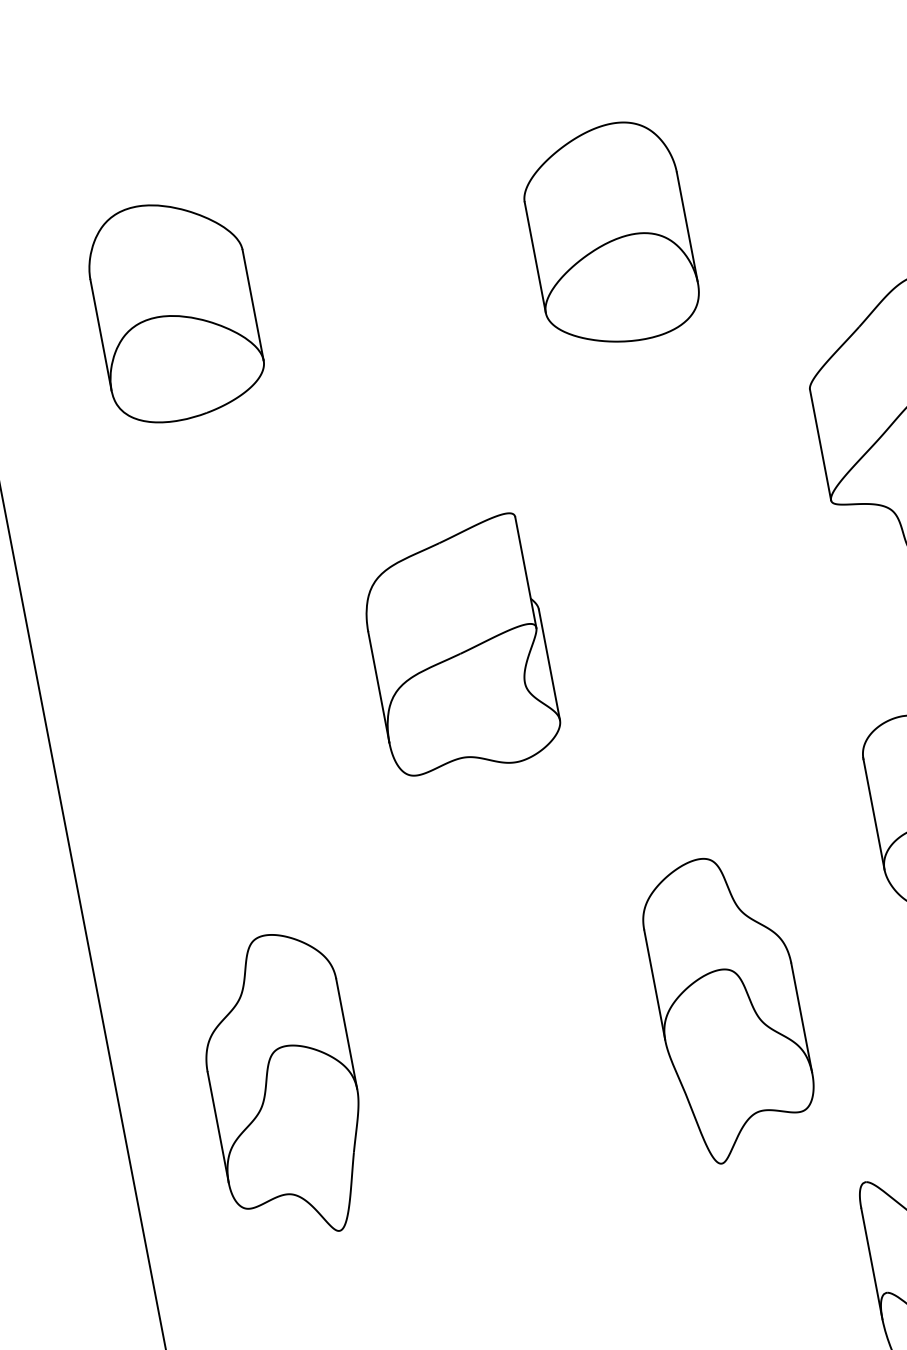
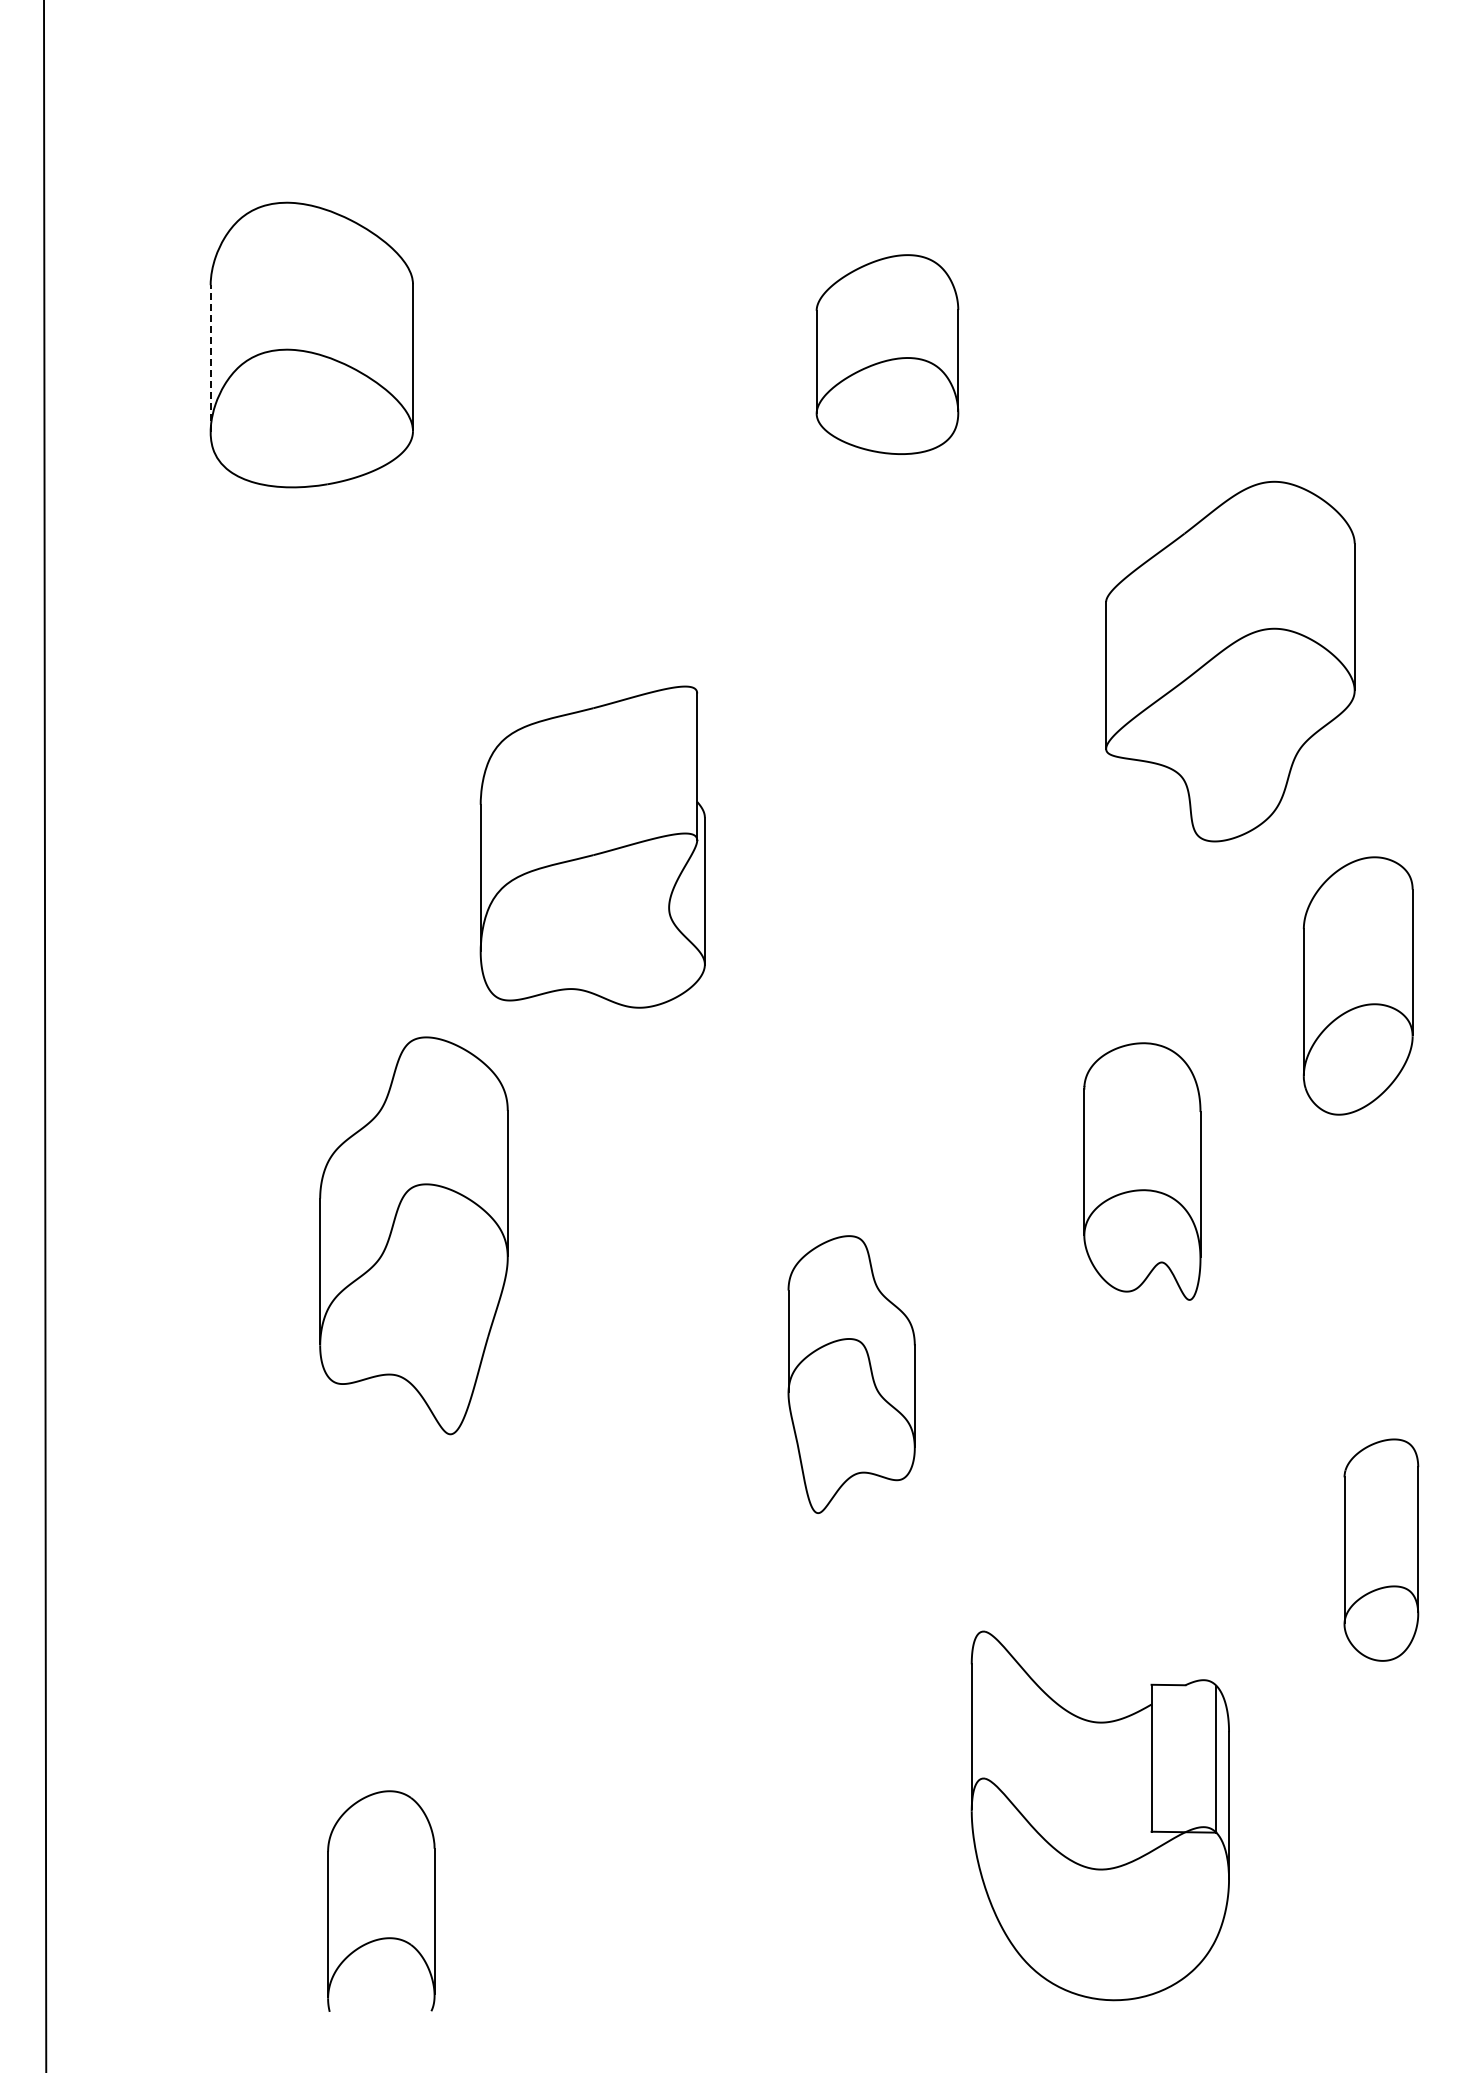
part: (609, 234) -> (887, 354), size x0.7
line: (100, 334) -> (210, 358), solid -> dashed
part: (729, 1007) -> (851, 1374), size x0.7
part: (283, 1086) -> (413, 1235), moved

